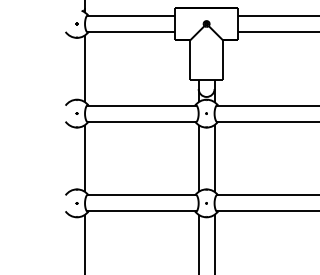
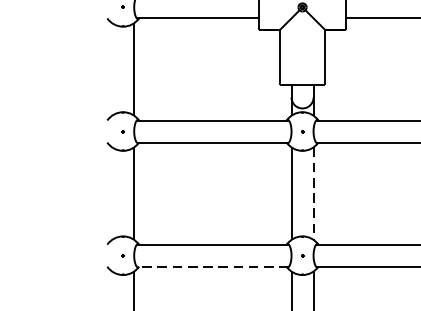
line: (214, 159) -> (313, 195), solid -> dashed
line: (141, 211) -> (212, 266), solid -> dashed

